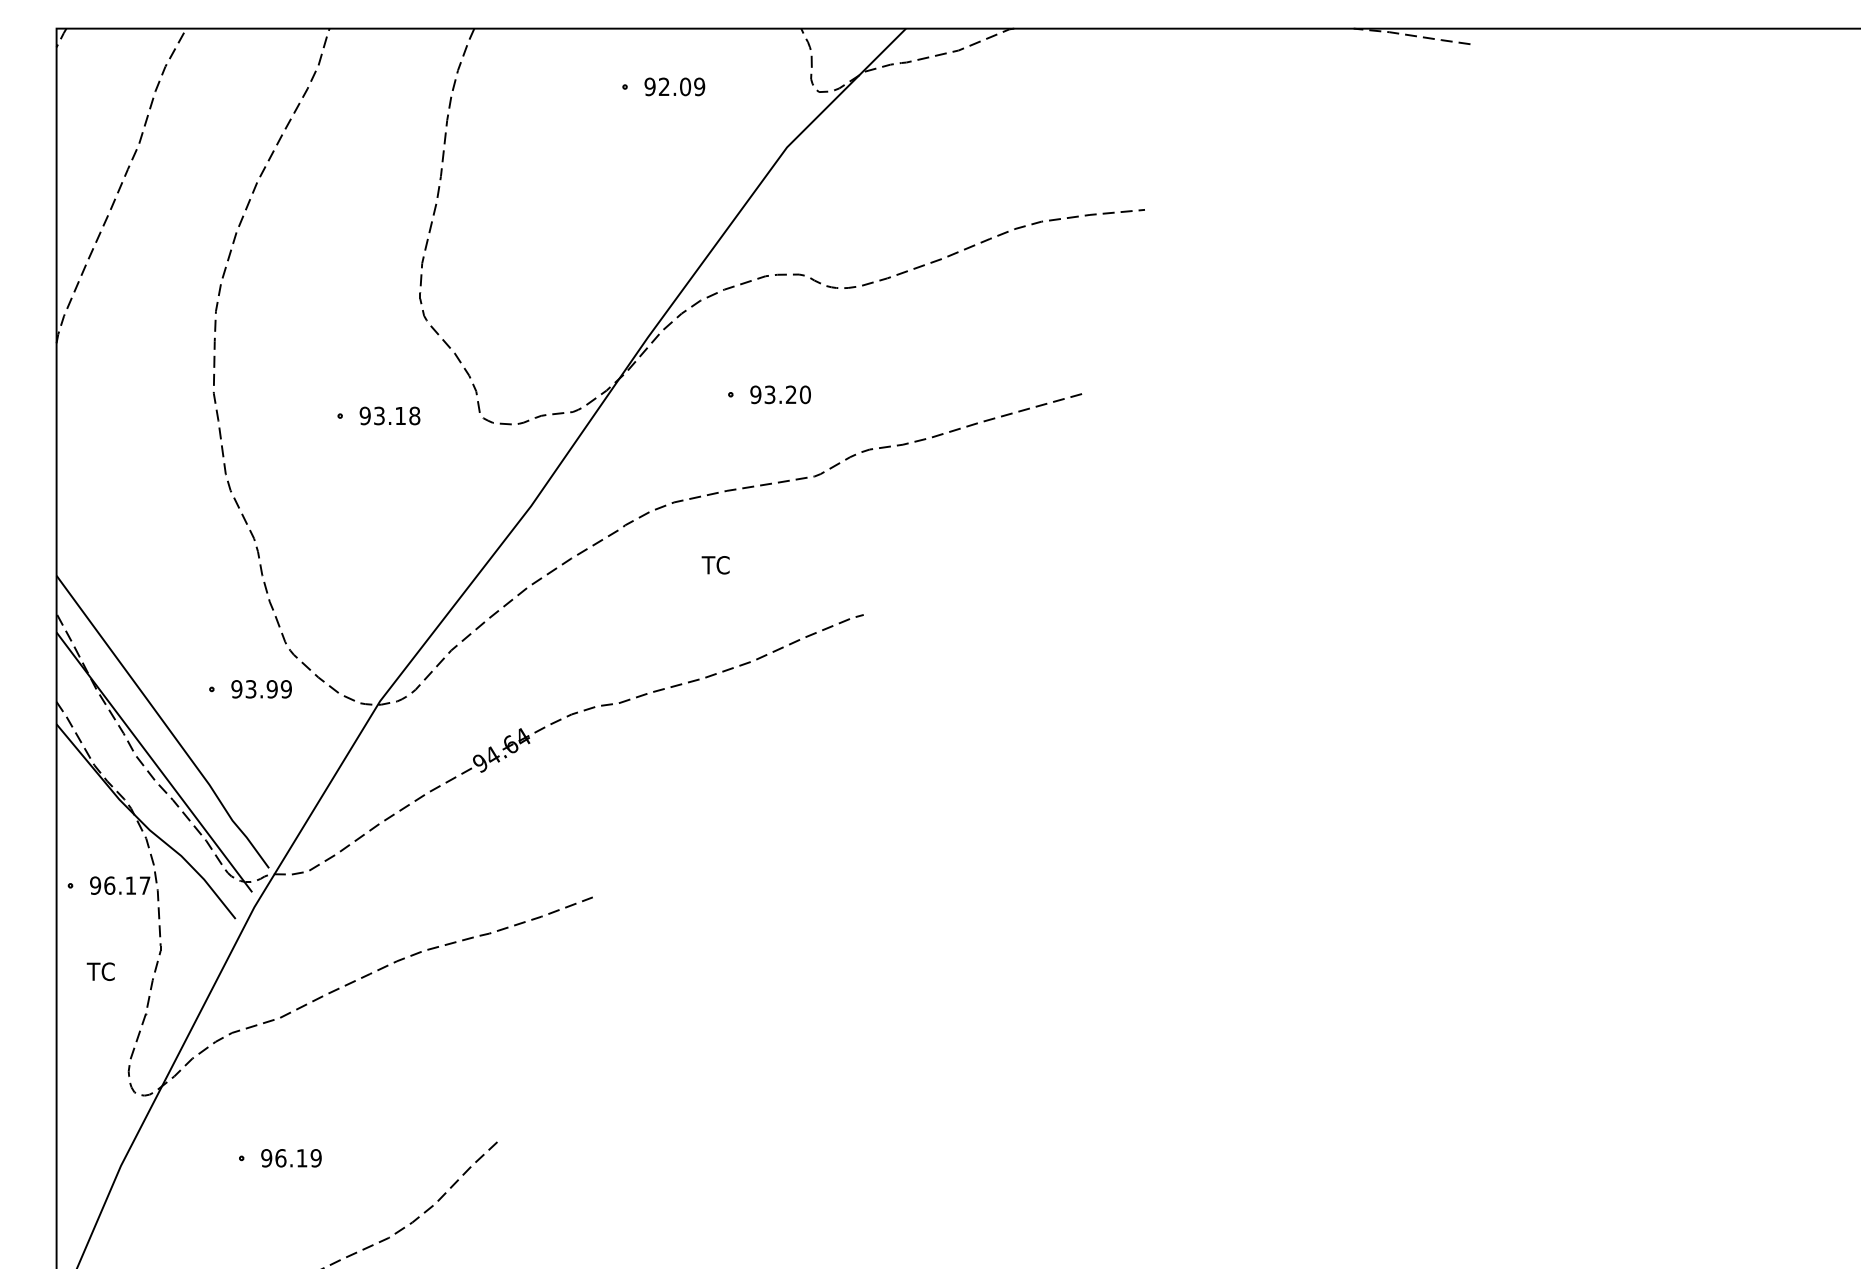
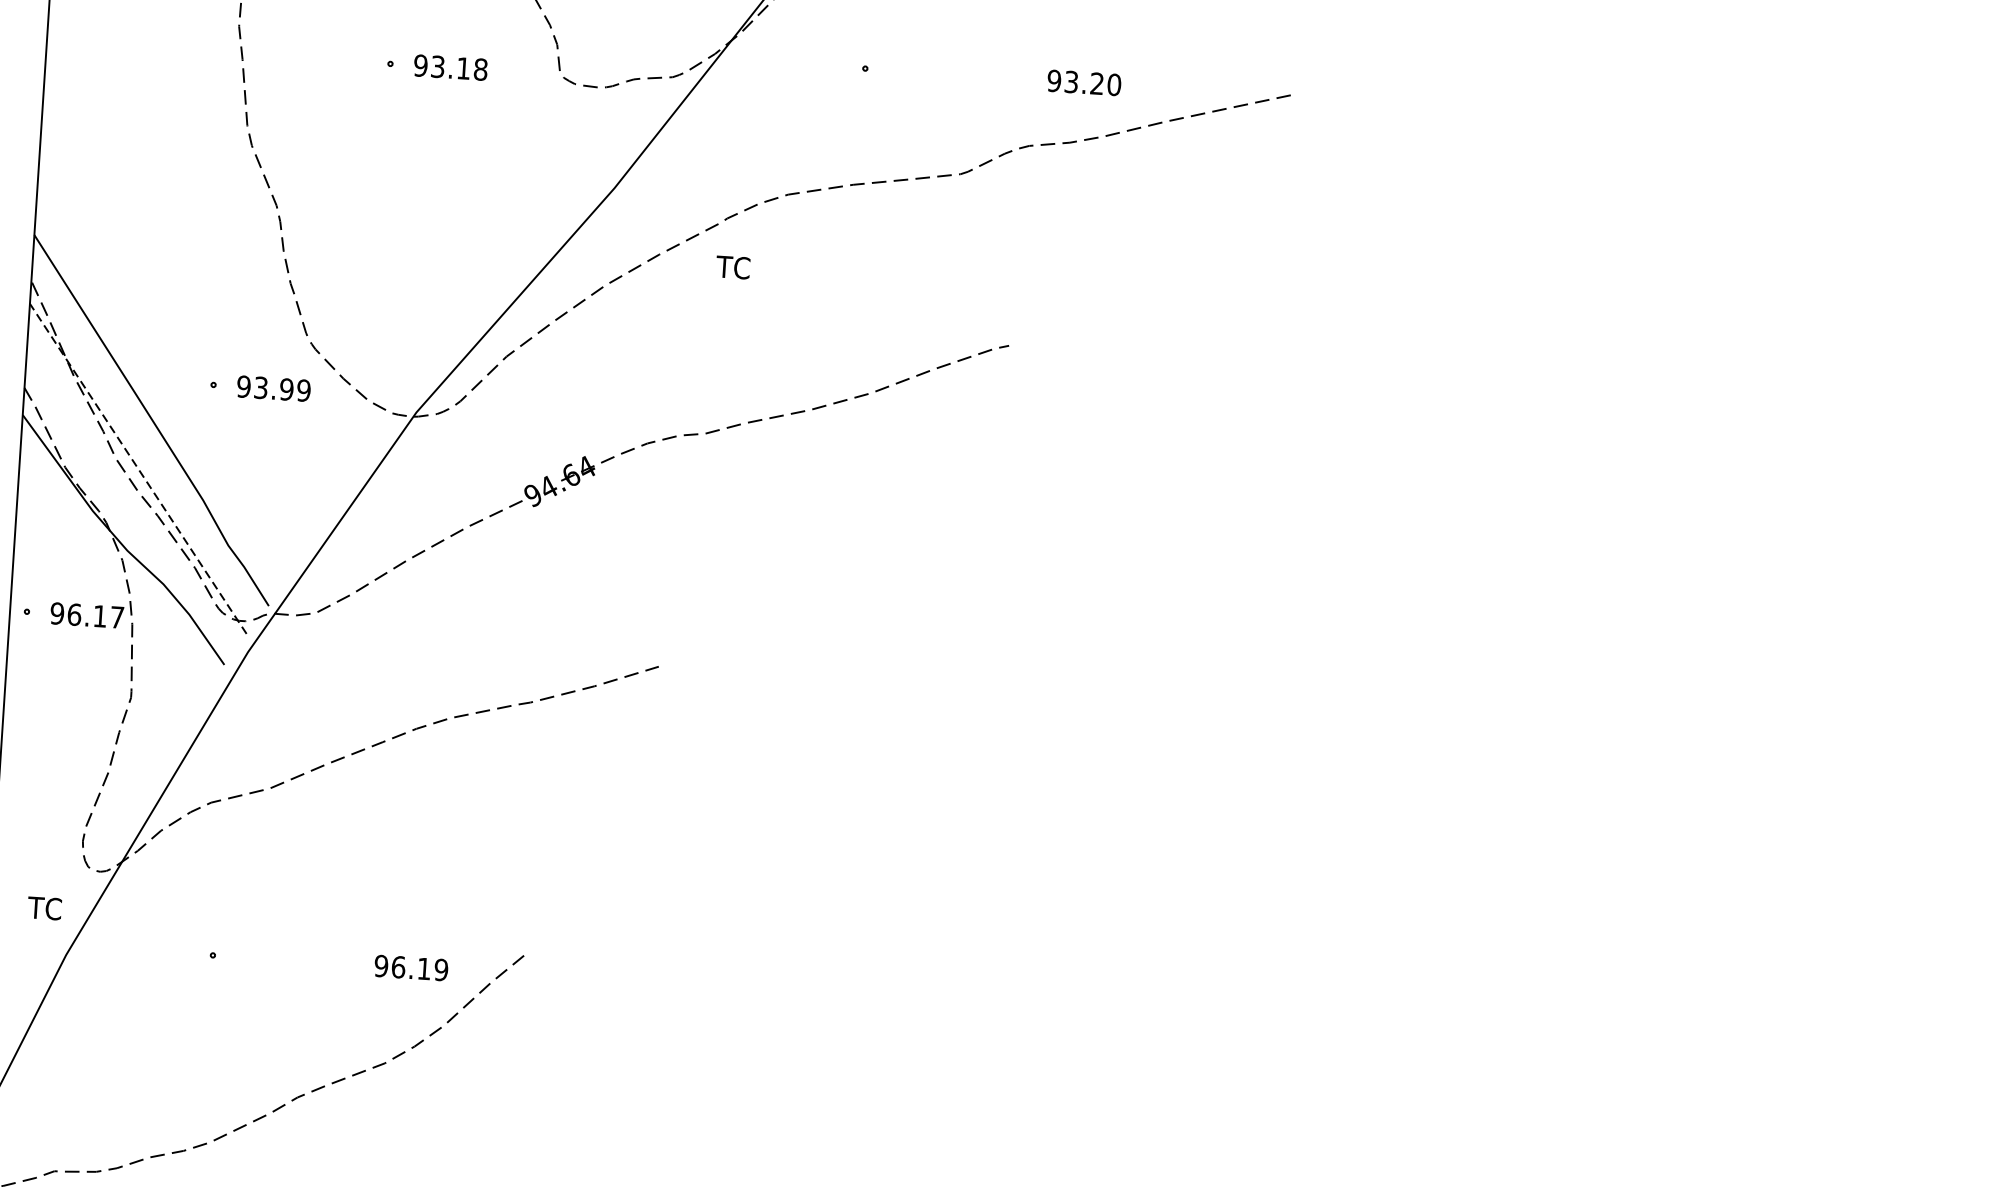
text: (780, 394) -> (1084, 82), moved
text: (715, 565) -> (732, 267), moved
line: (154, 762) -> (138, 469), solid -> dashed
text: (100, 971) -> (44, 908), moved
text: (291, 1158) -> (411, 968), moved

